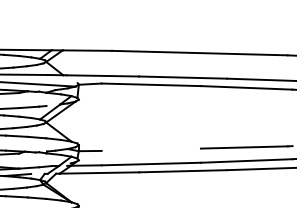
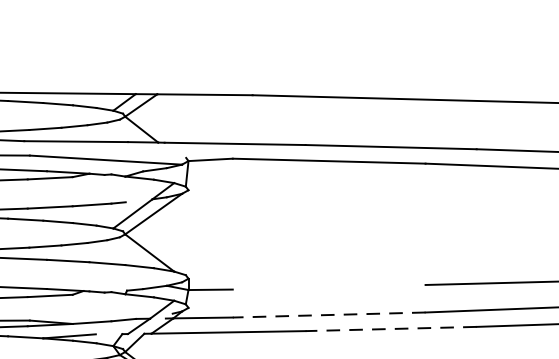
line: (151, 164) -> (329, 315), solid -> dashed
line: (182, 171) -> (389, 329), solid -> dashed

